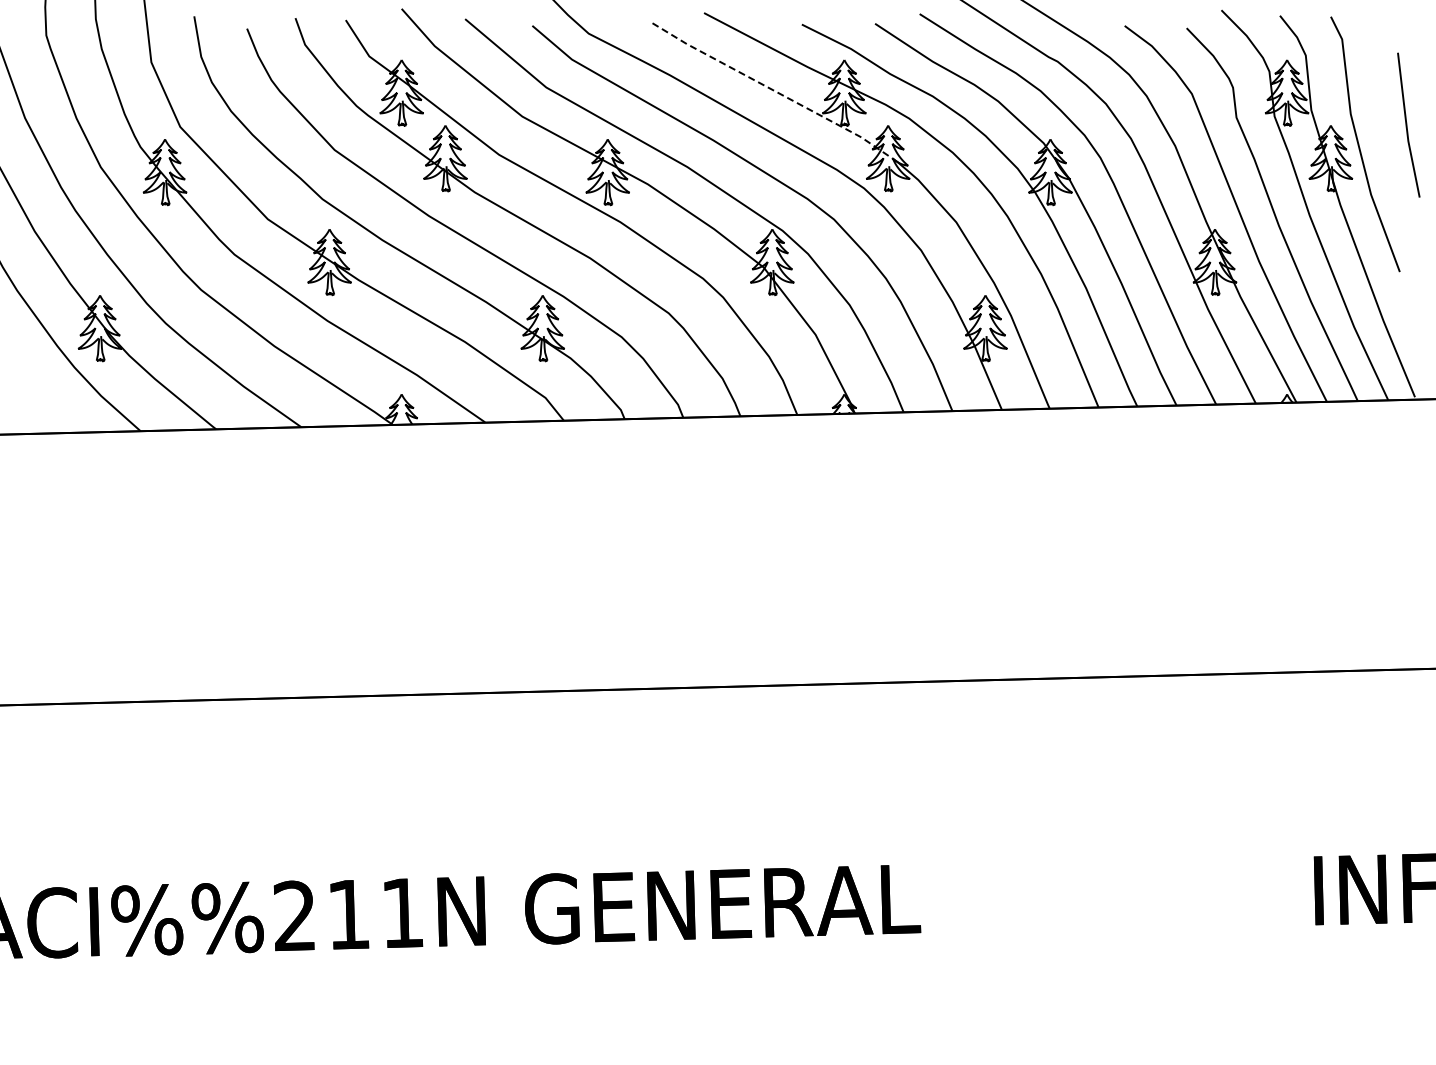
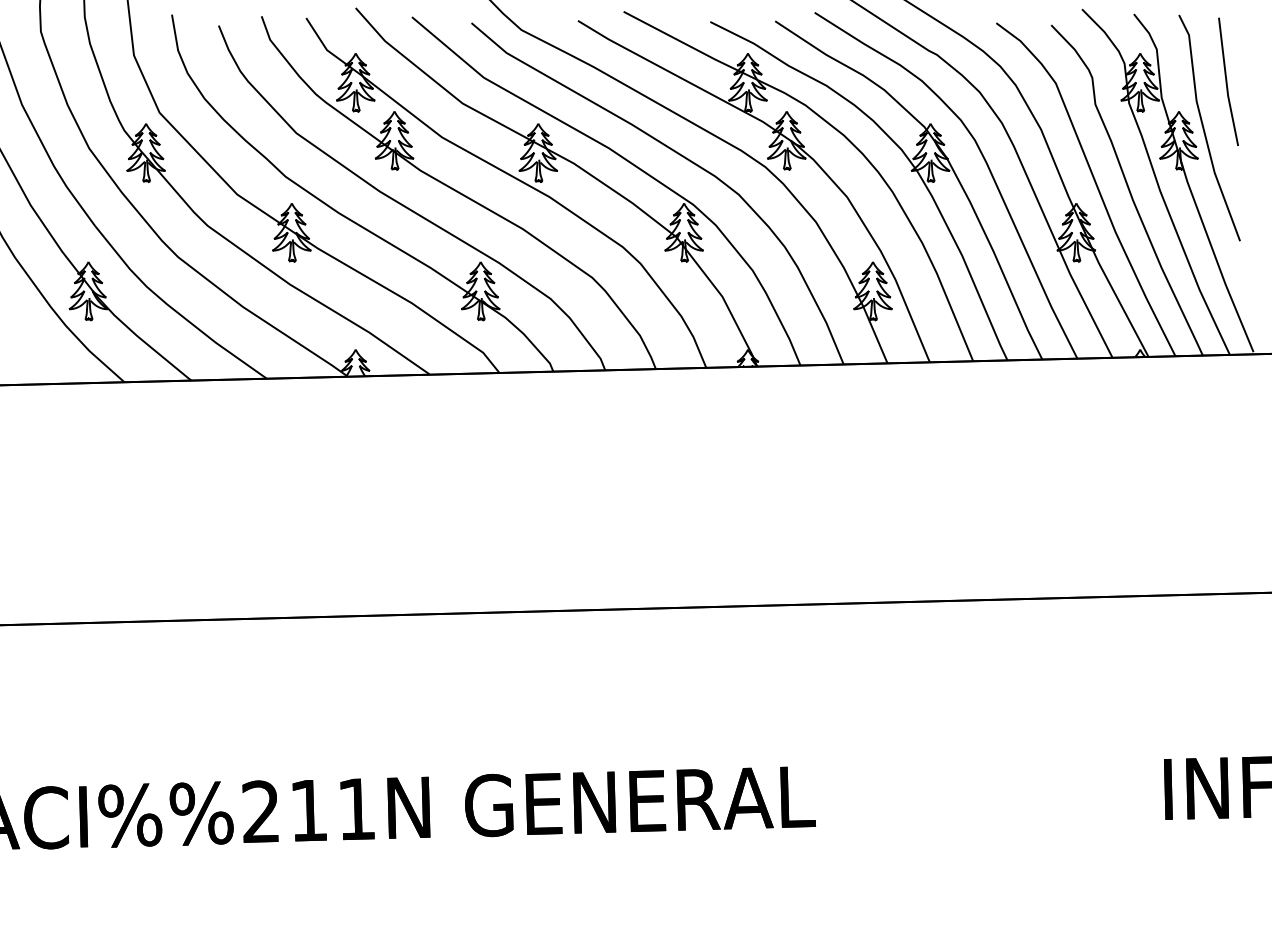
line: (775, 91) -> (686, 81), dashed -> solid
line: (1407, 124) -> (1227, 81), moved

